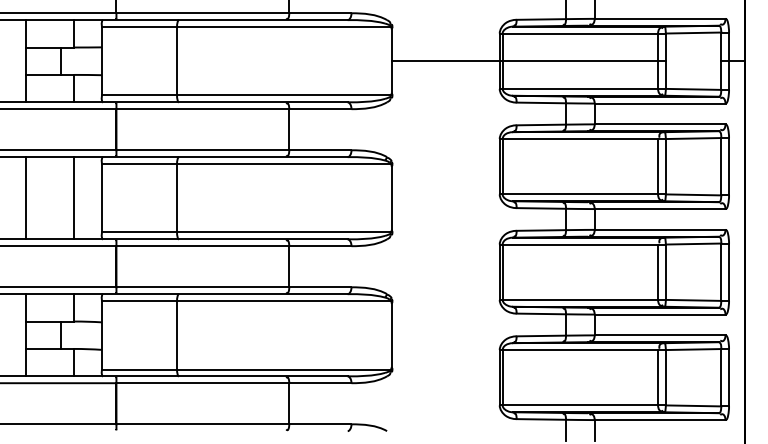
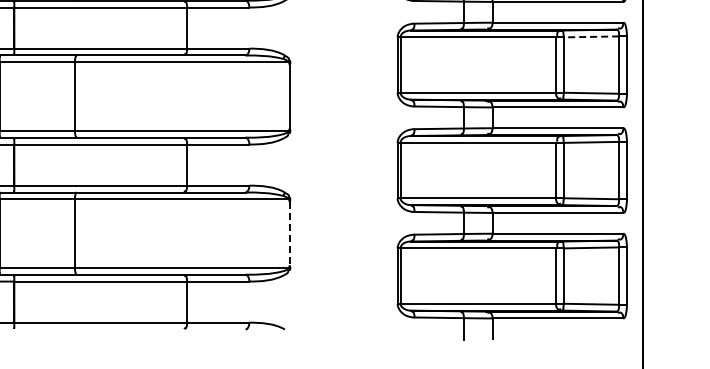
line: (693, 138) -> (591, 36), solid -> dashed
line: (391, 335) -> (289, 233), solid -> dashed

